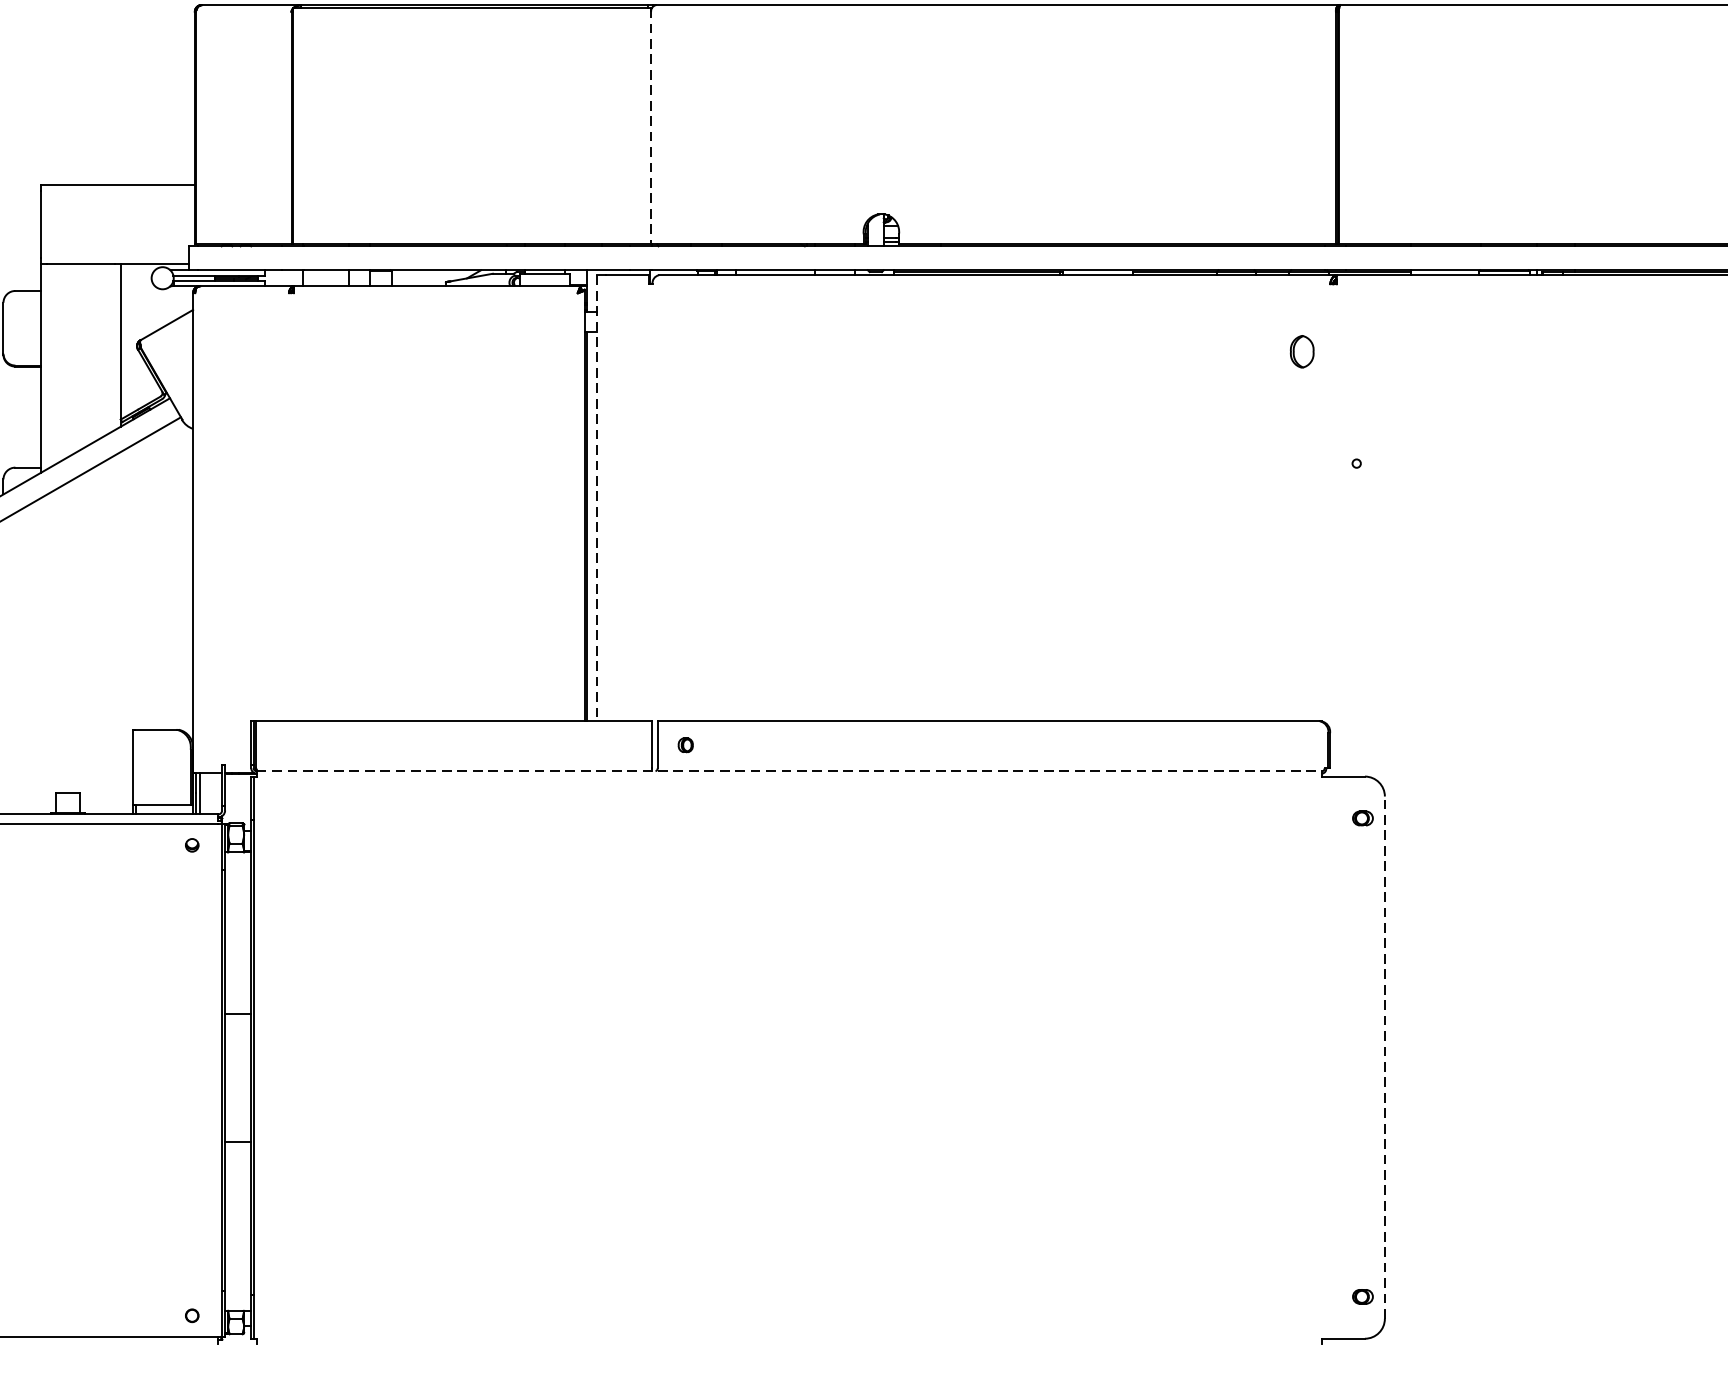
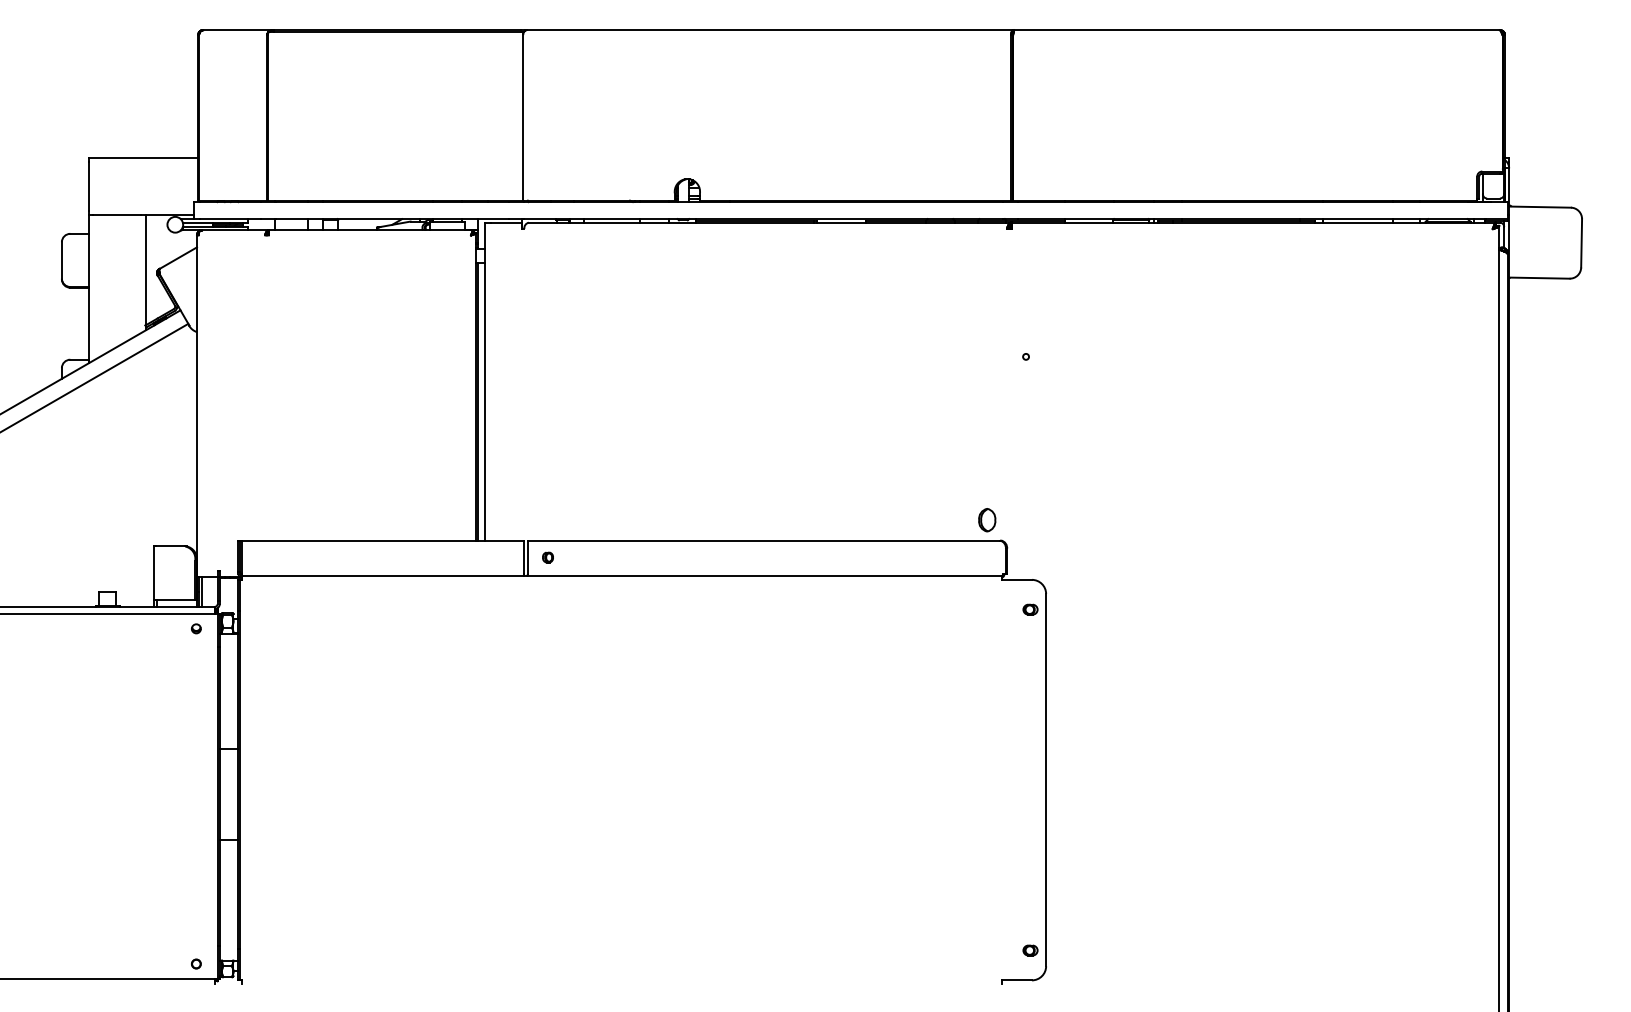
line: (651, 126) -> (523, 116), dashed -> solid
part: (1302, 352) -> (987, 520), moved
line: (596, 498) -> (484, 381), dashed -> solid
line: (788, 771) -> (621, 576), dashed -> solid
line: (1385, 1056) -> (1046, 779), dashed -> solid

